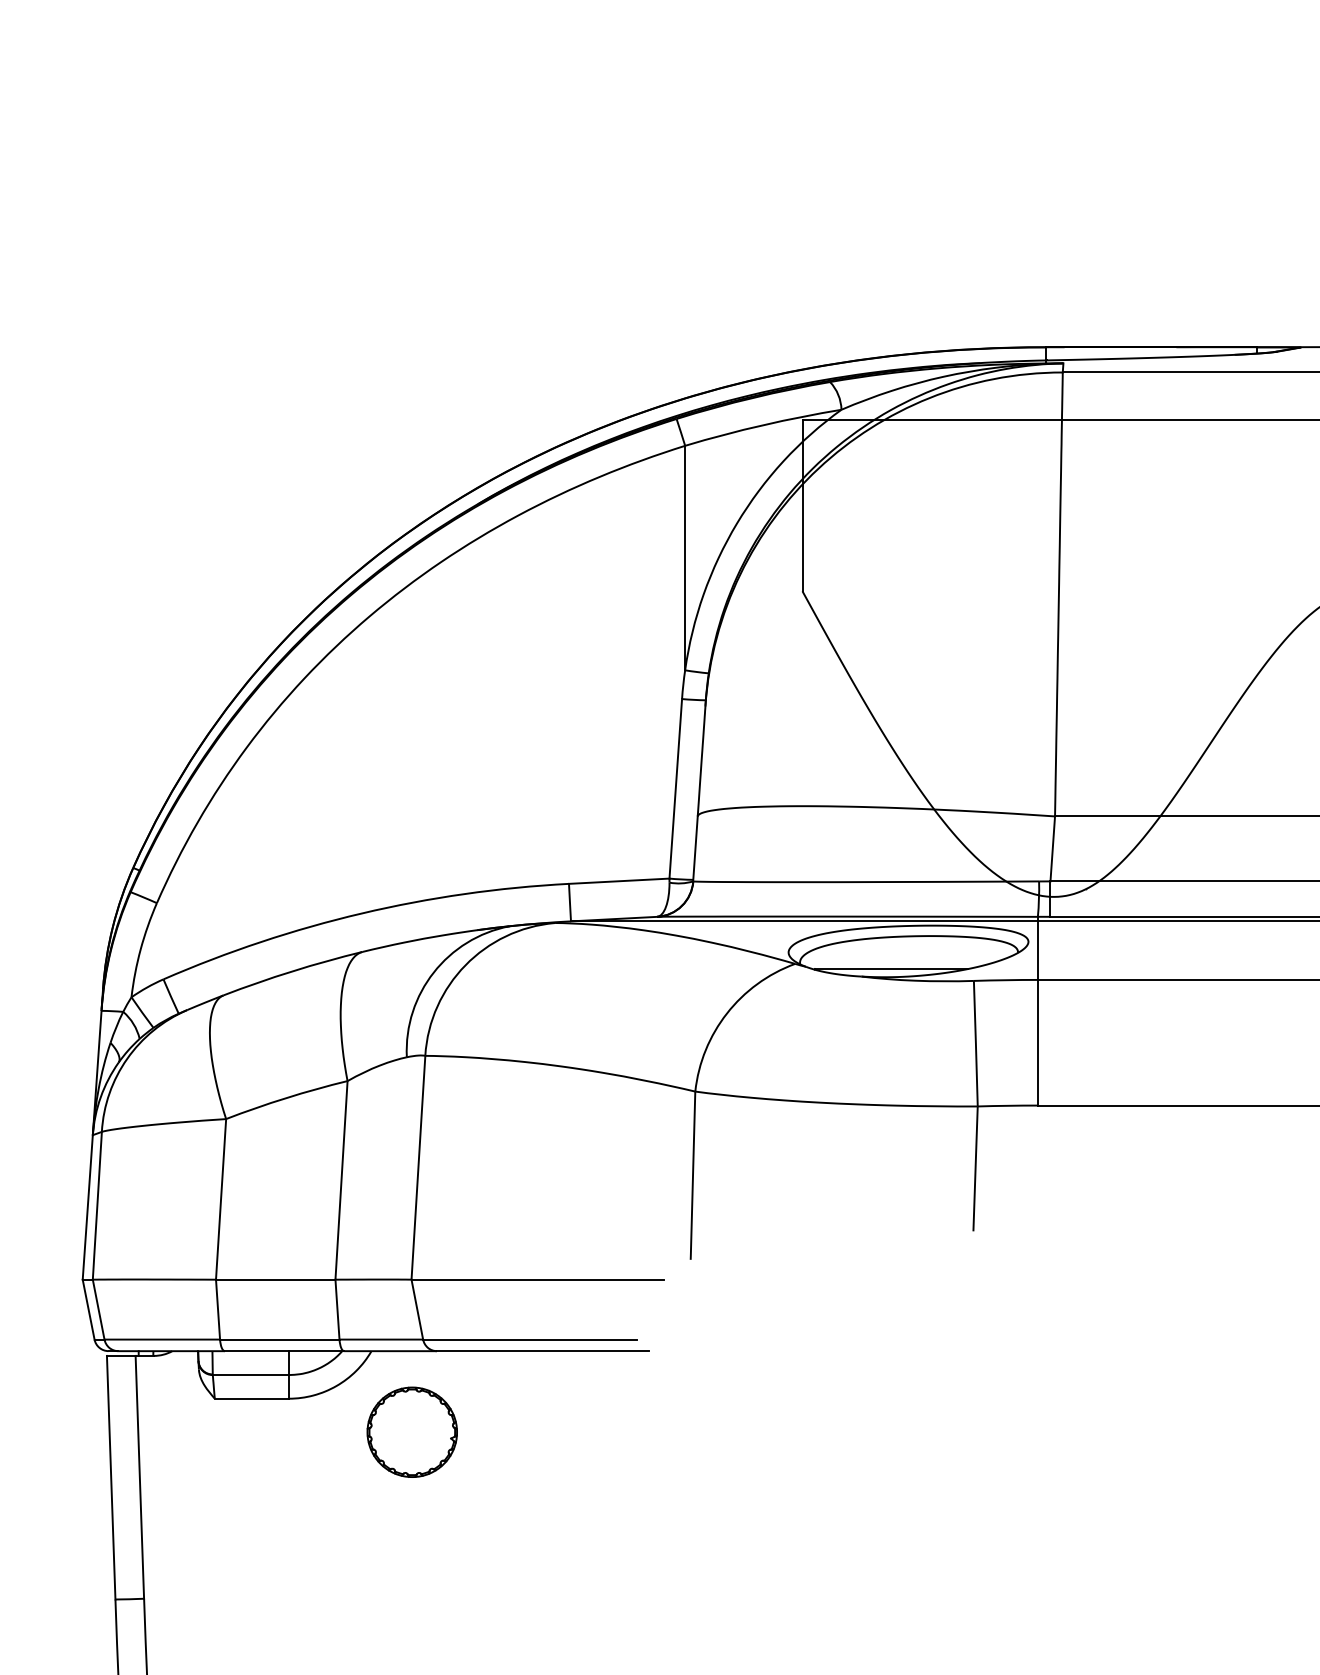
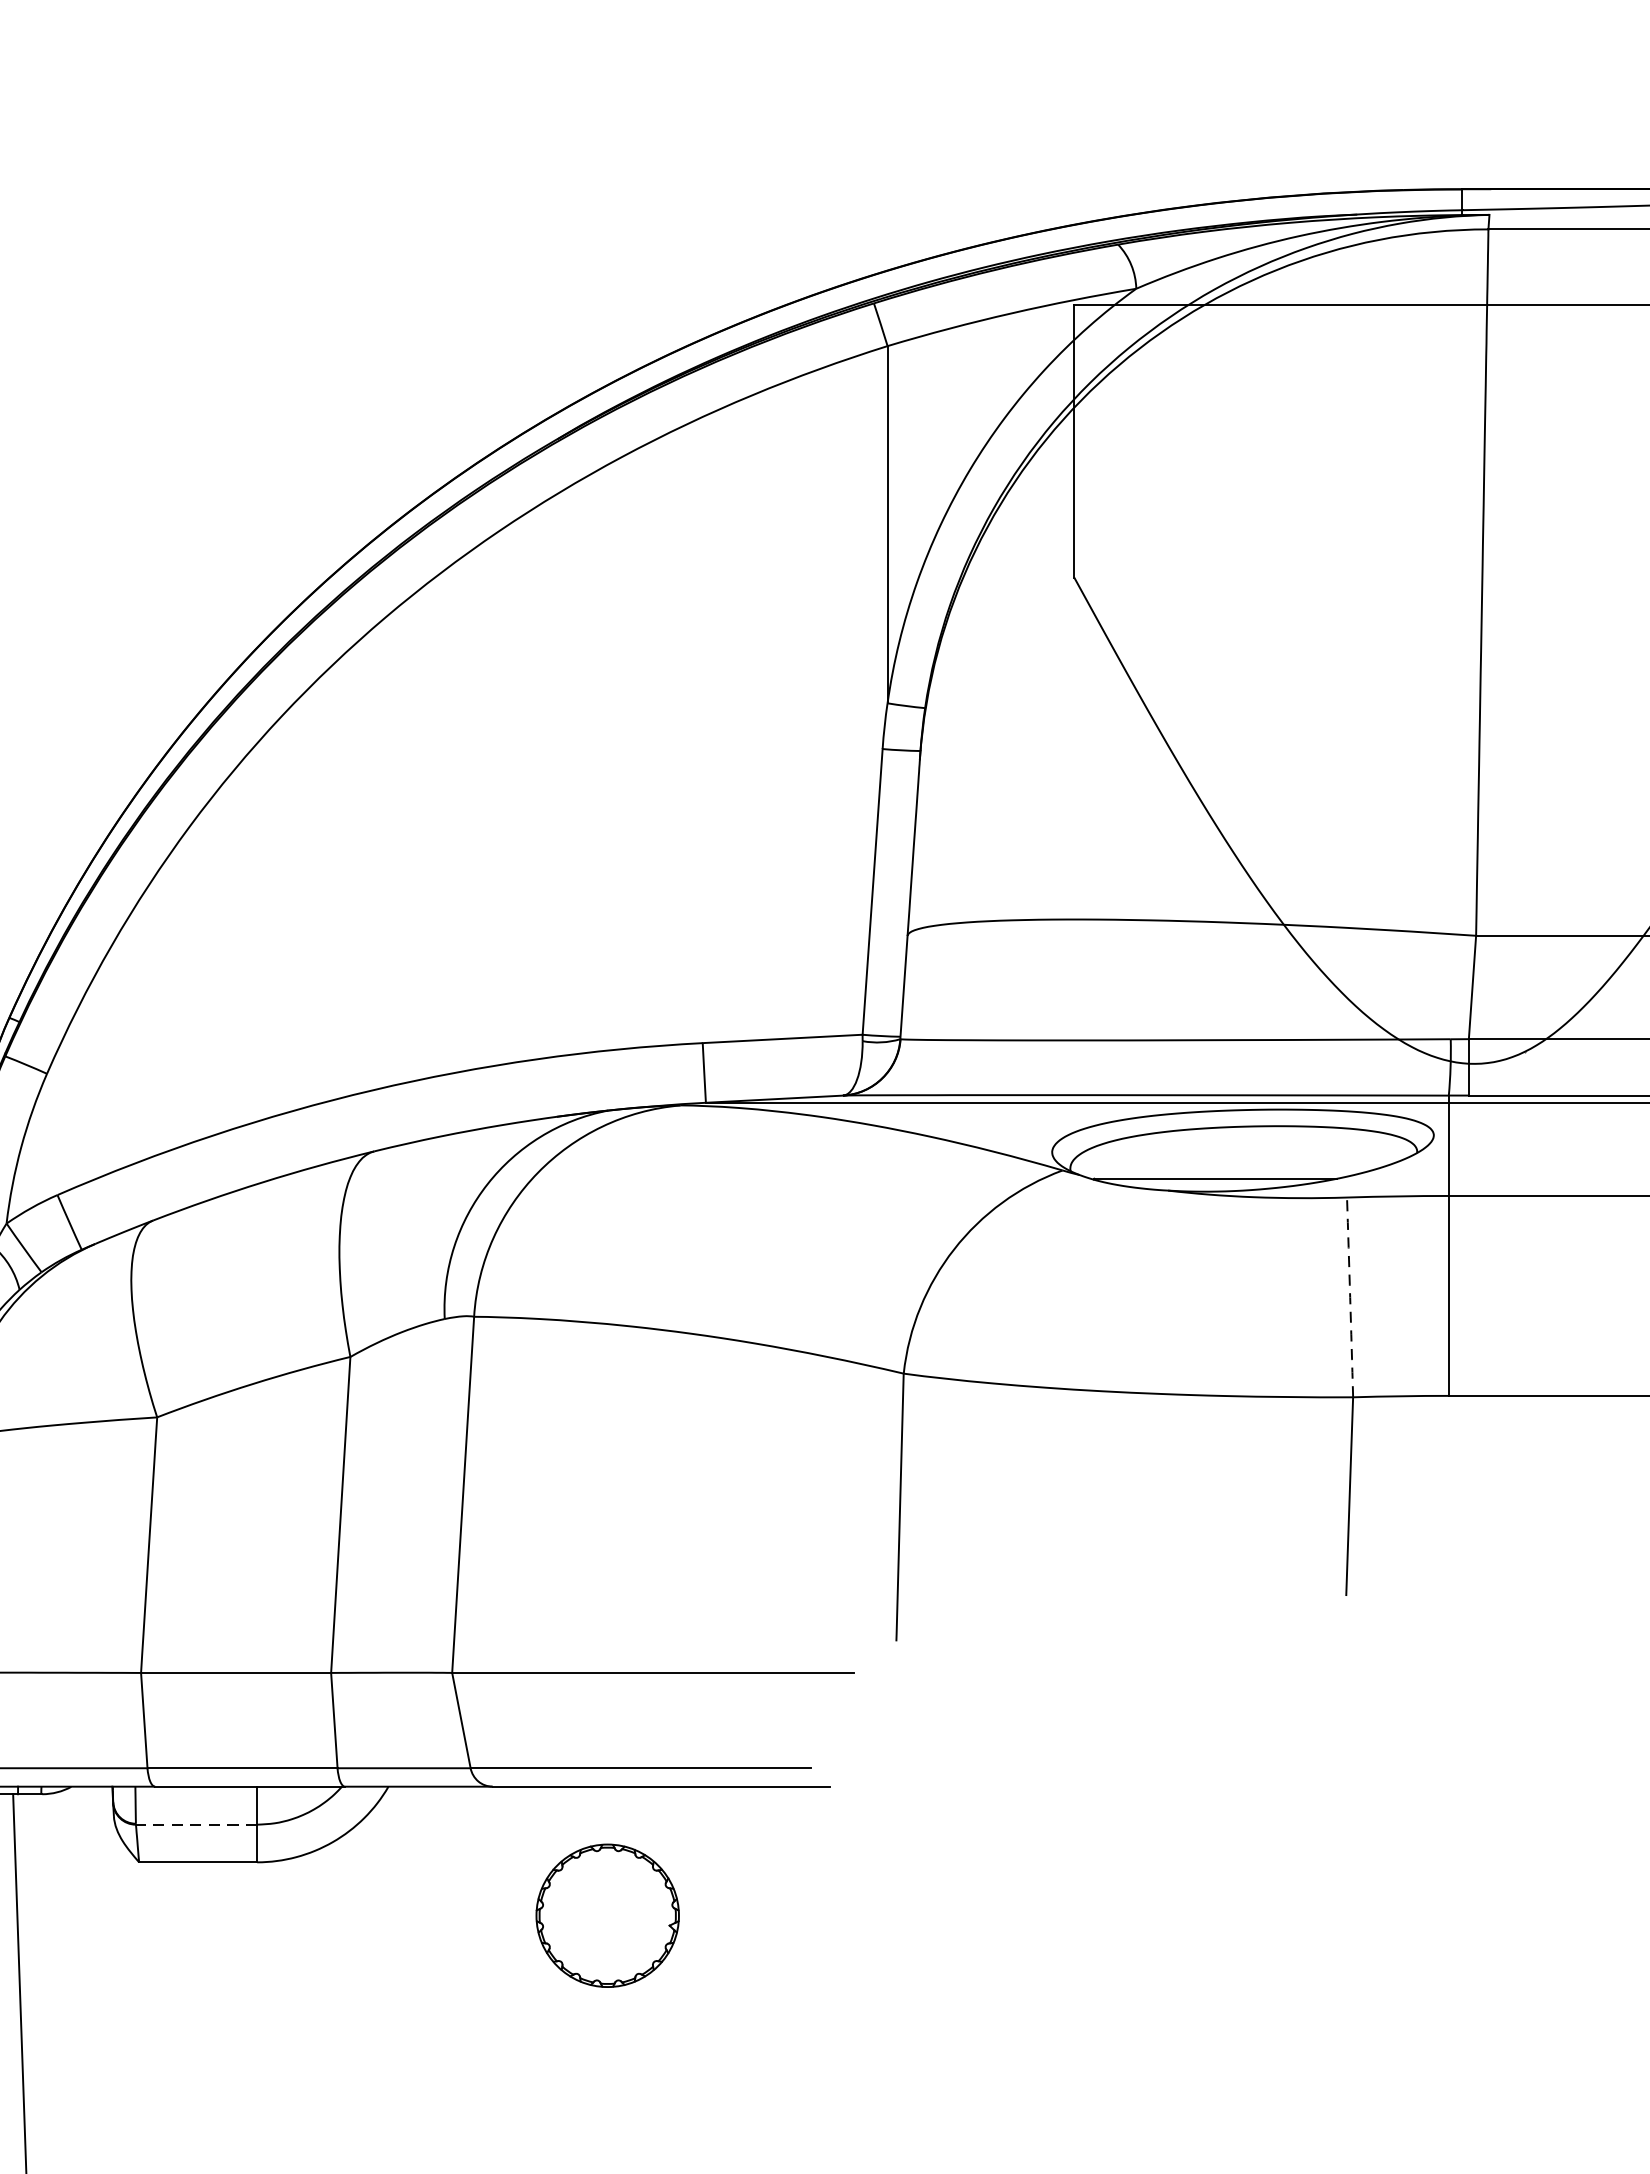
arc: (975, 1043) -> (1349, 1297), solid -> dashed
line: (250, 1375) -> (195, 1825), solid -> dashed
part: (411, 1431) -> (606, 1914), moved

